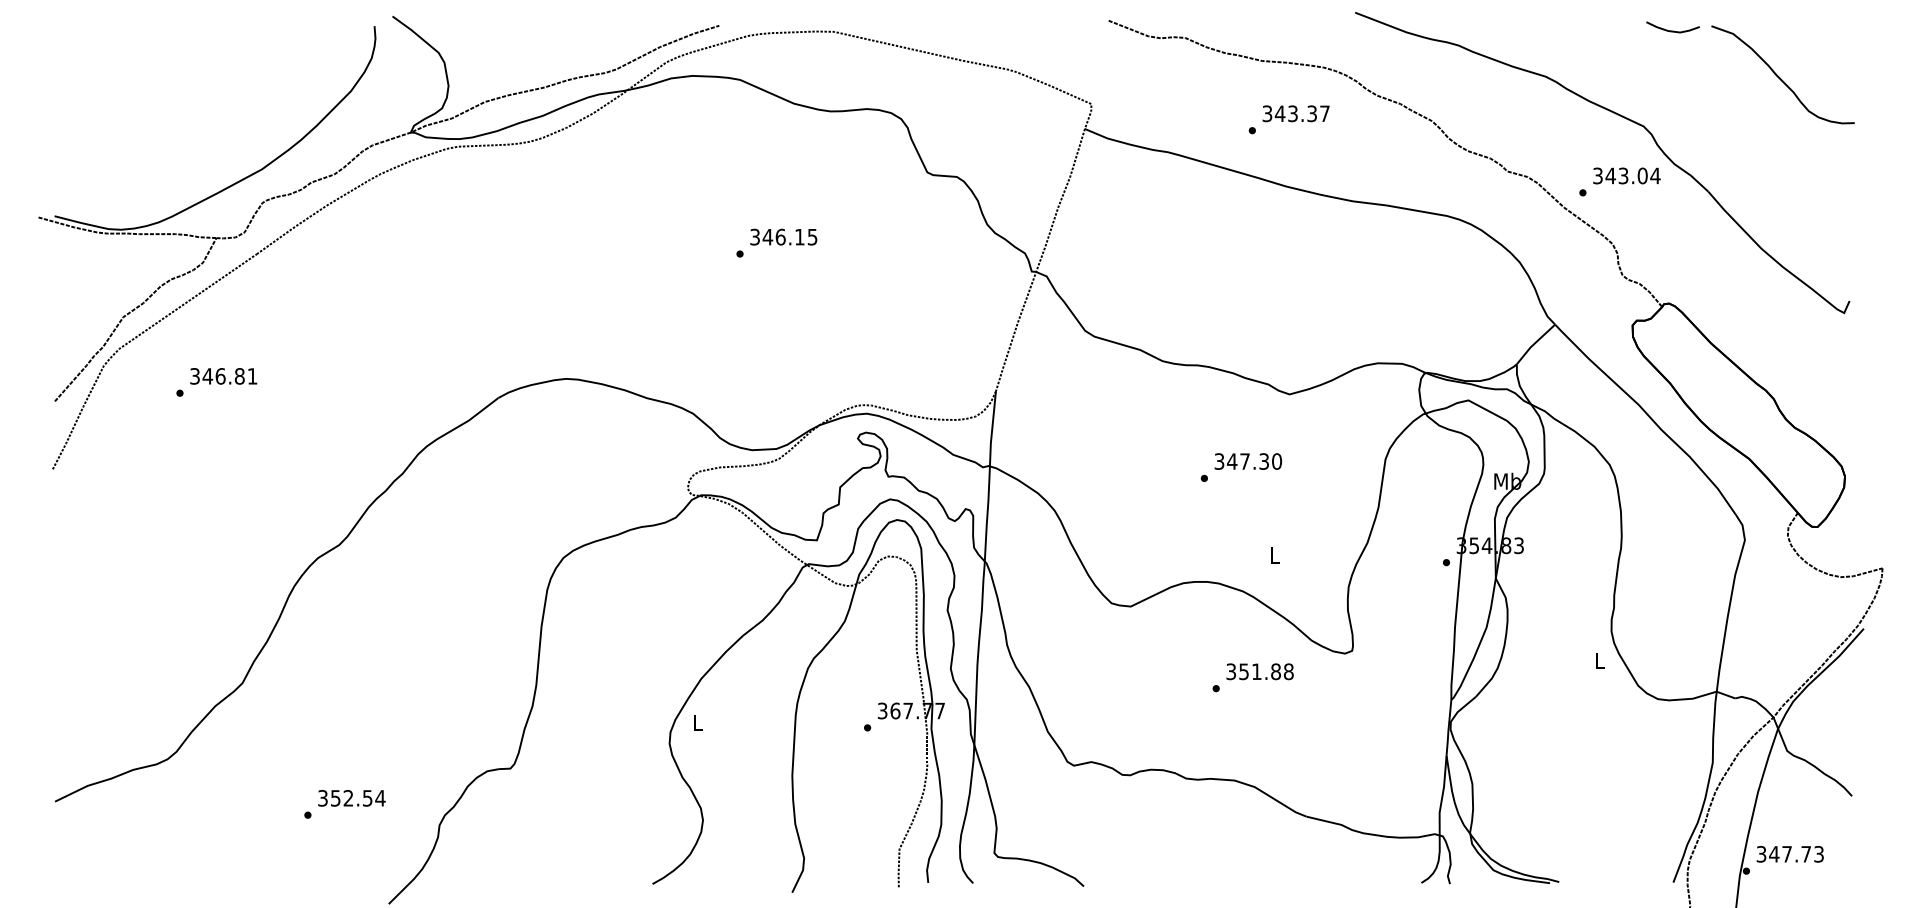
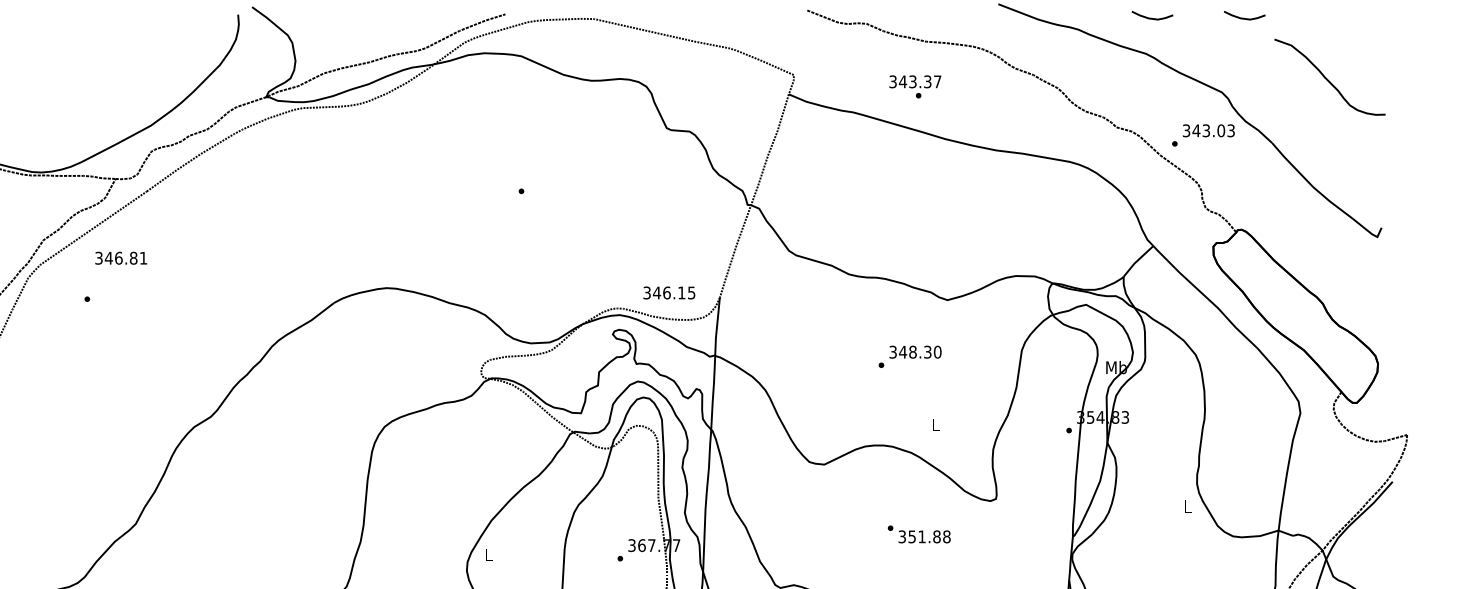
curve: (1553, 30) -> (1152, 18), added
curve: (1779, 76) -> (1327, 78), moved
text: (1295, 113) -> (914, 81), moved
text: (1655, 175) -> (1231, 130), 343.04 -> 343.03
text: (783, 236) -> (669, 292), moved
text: (223, 376) -> (121, 258), moved
text: (1245, 461) -> (913, 352), 347.30 -> 348.30
text: (1259, 671) -> (924, 536), moved

